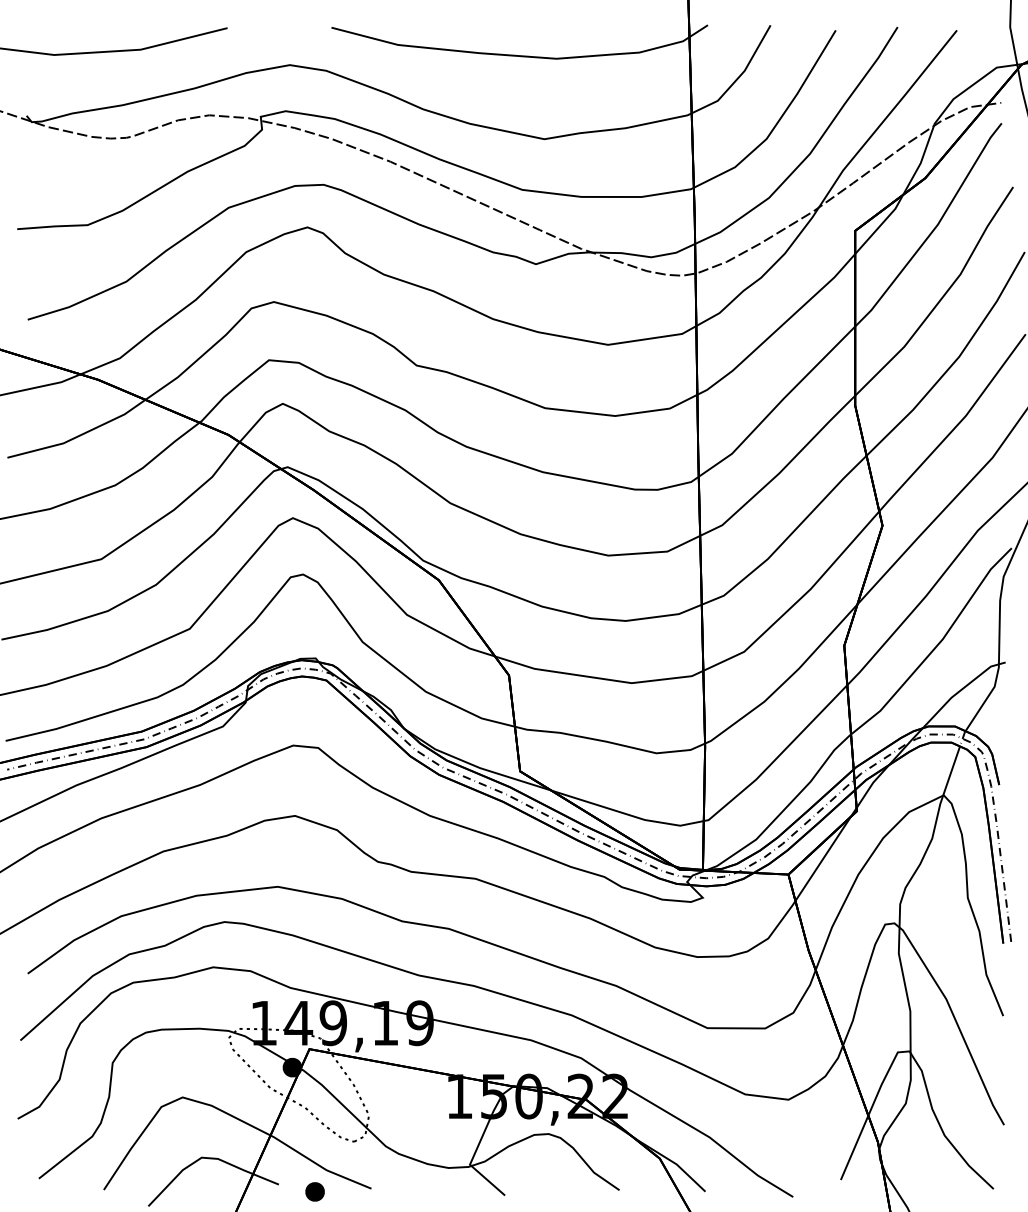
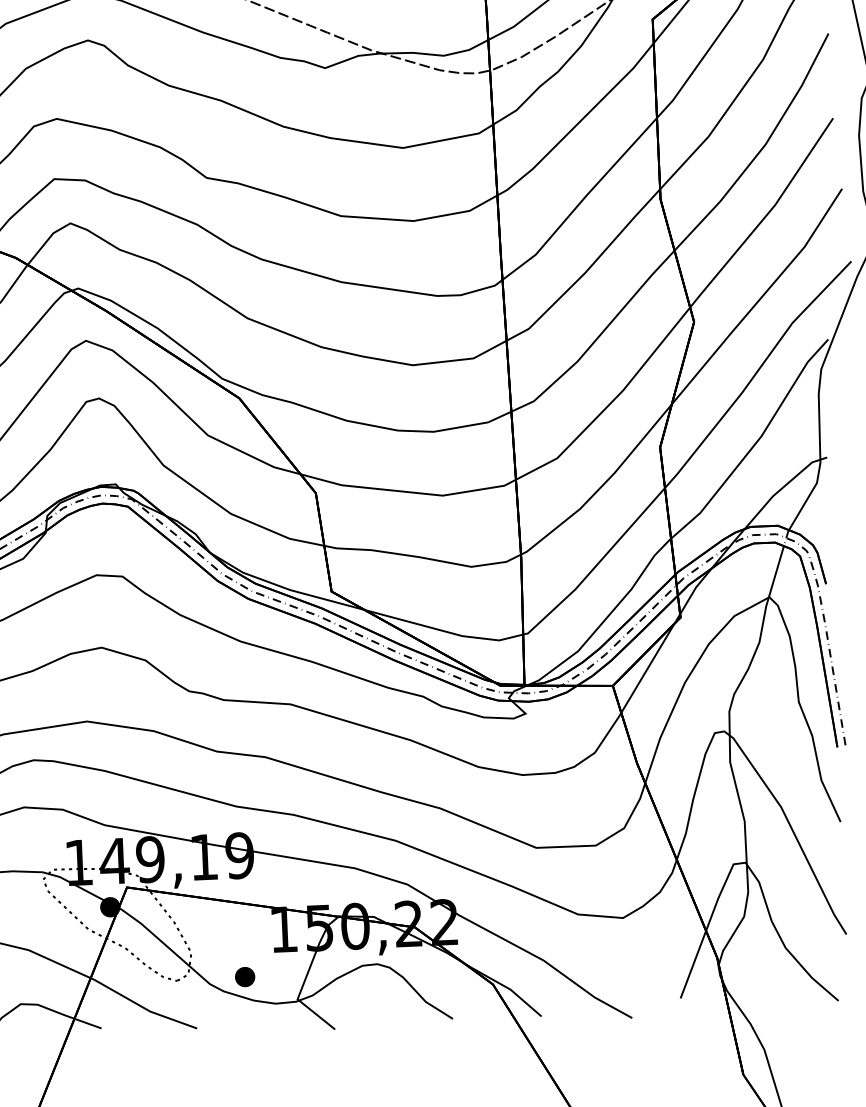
part: (314, 1191) -> (244, 976), moved

